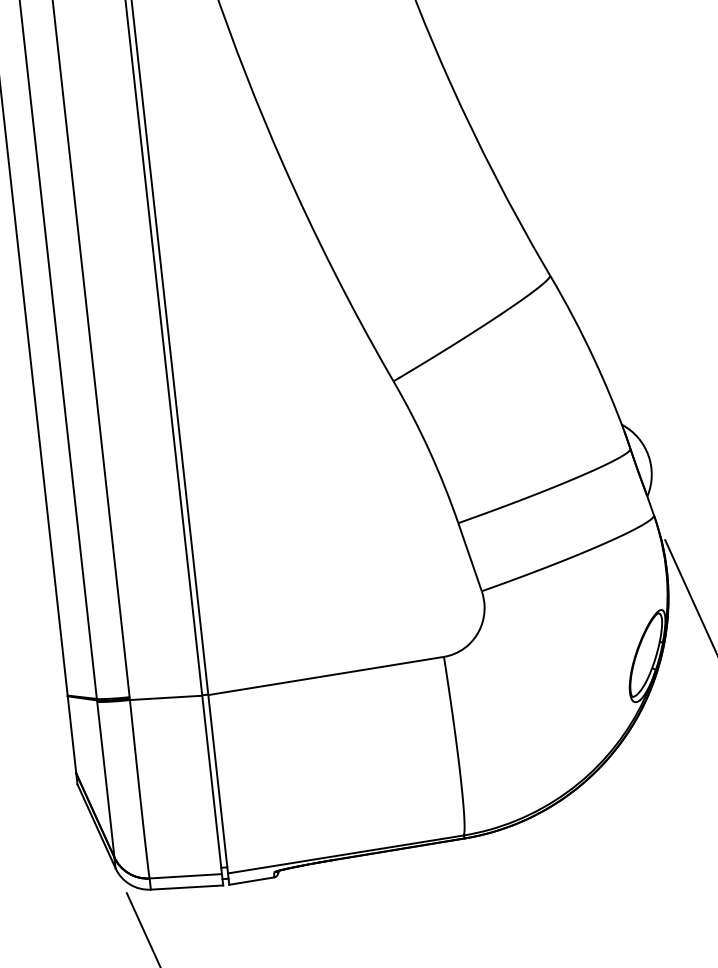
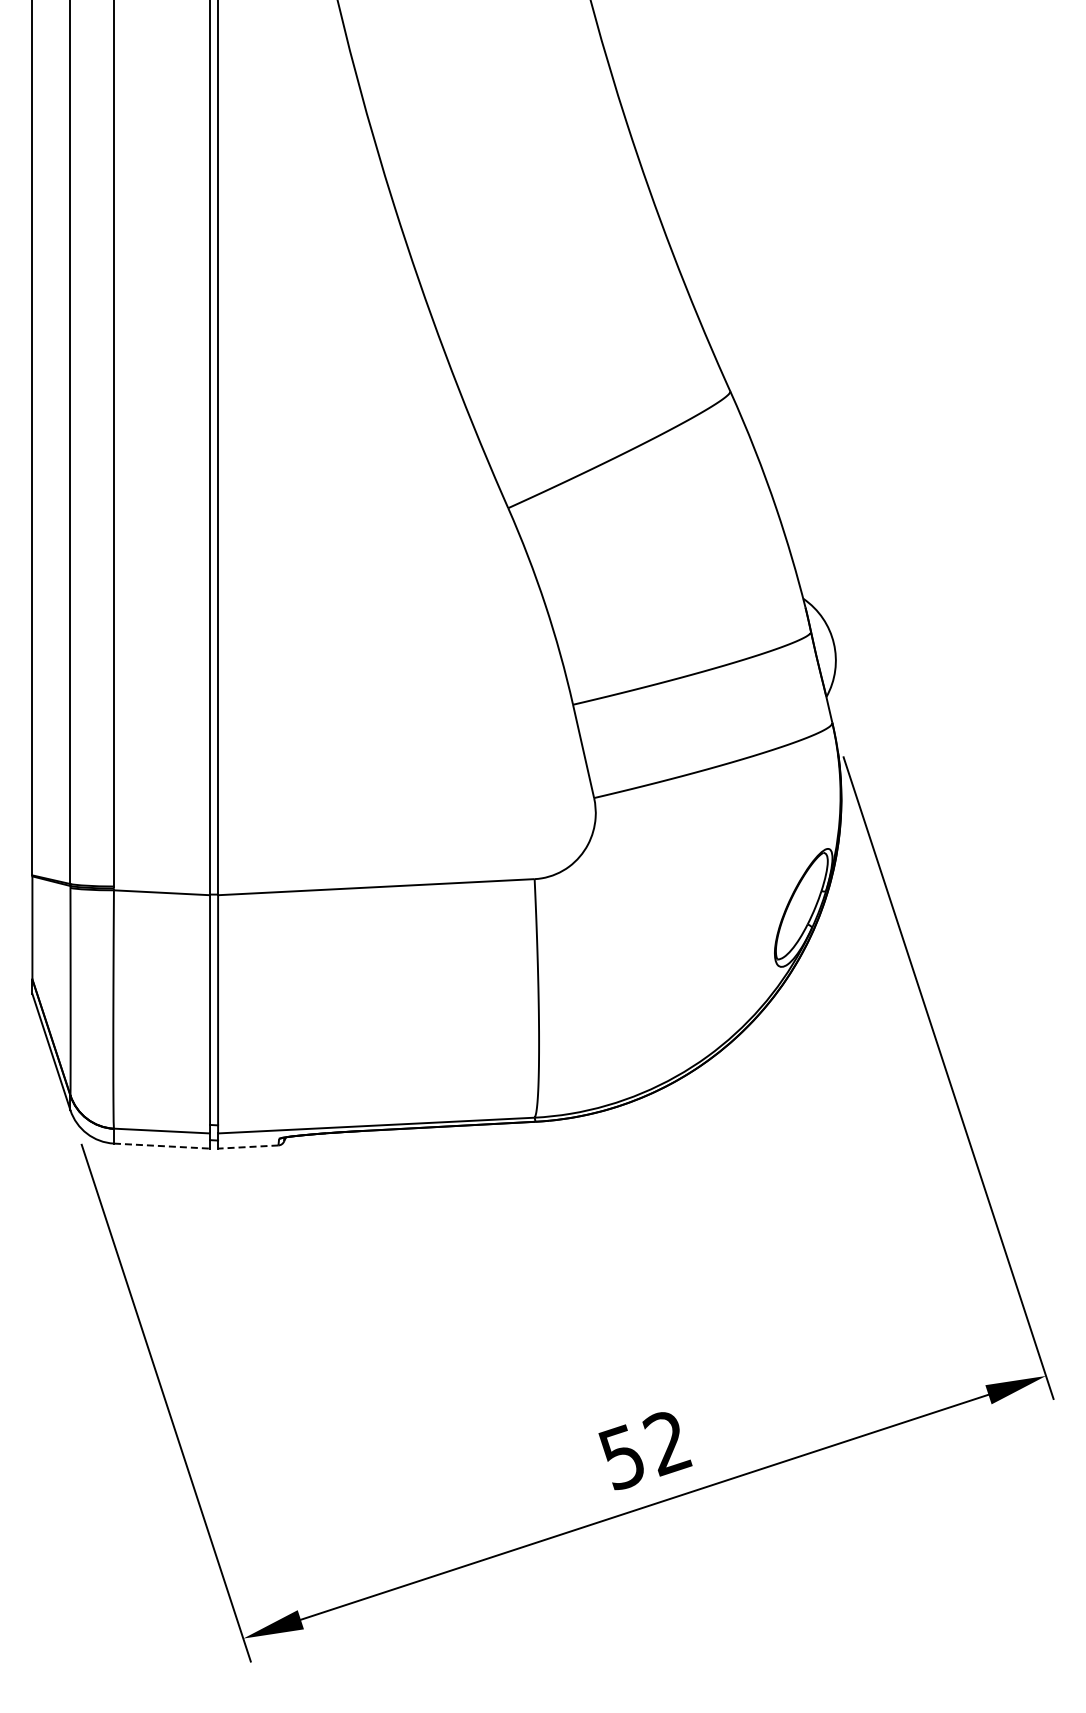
line: (251, 881) -> (247, 1147), solid -> dashed
line: (187, 887) -> (162, 1146), solid -> dashed

